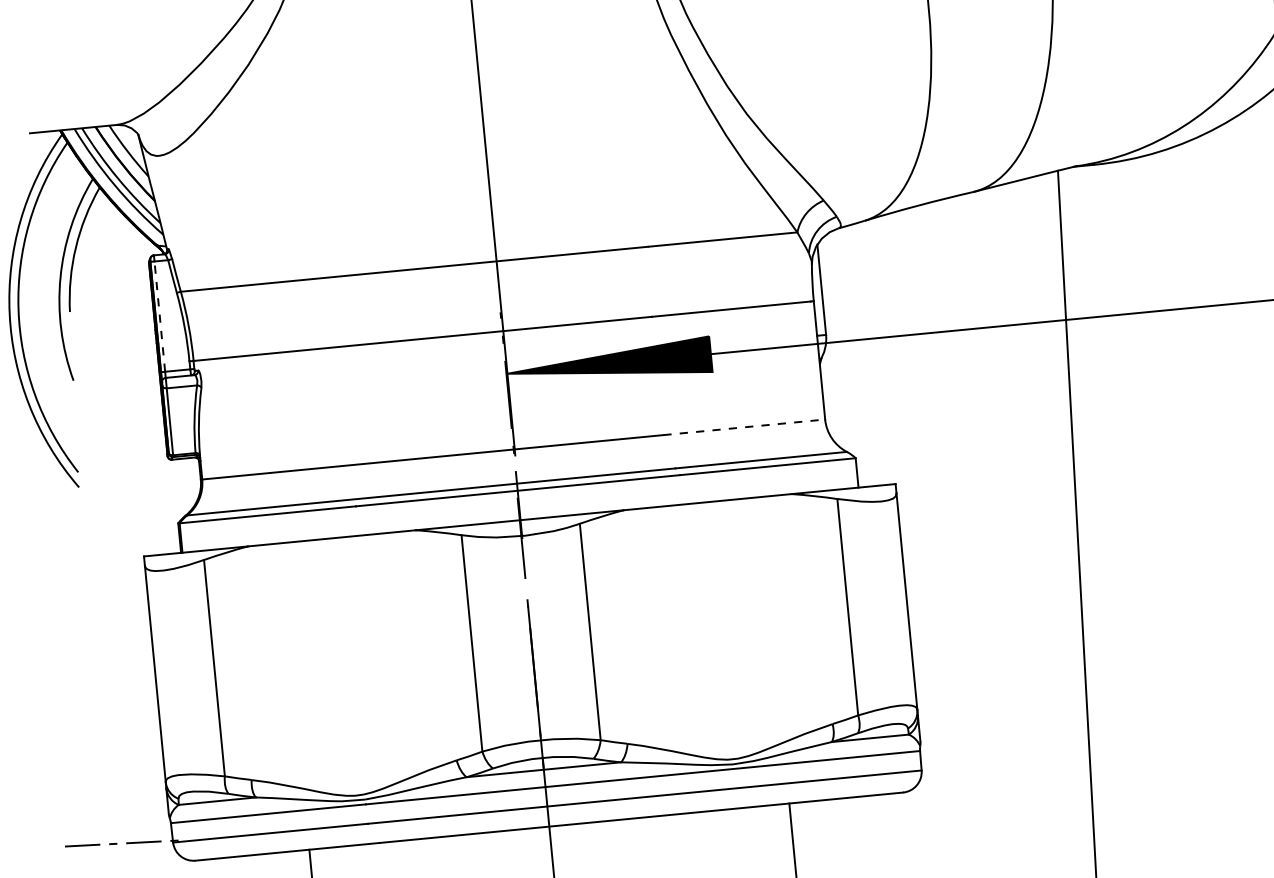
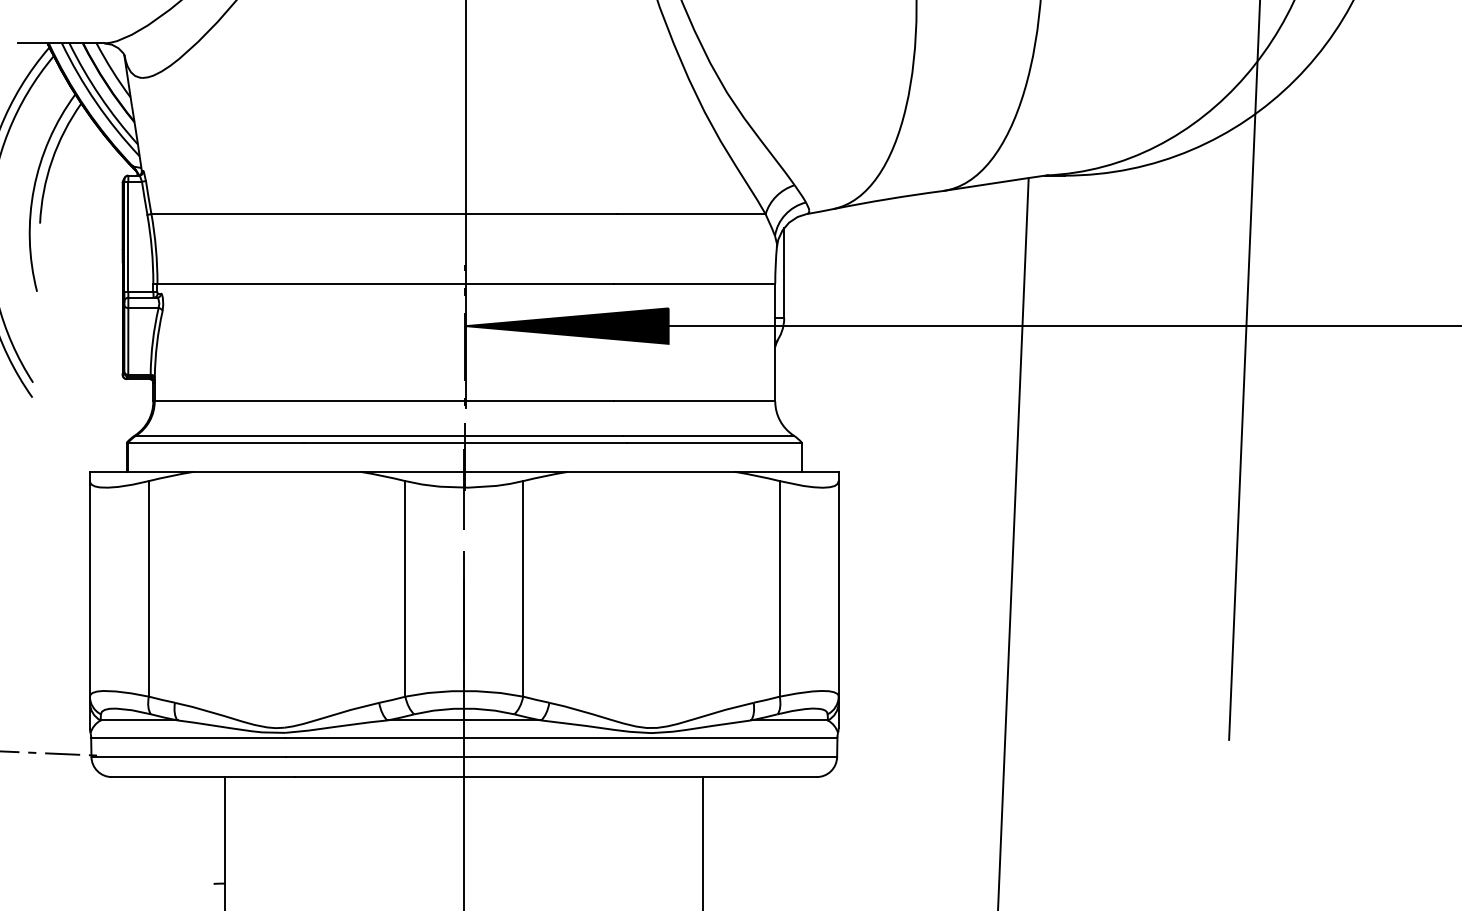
line: (159, 316) -> (128, 236), dashed -> solid
line: (744, 427) -> (694, 401), dashed -> solid

